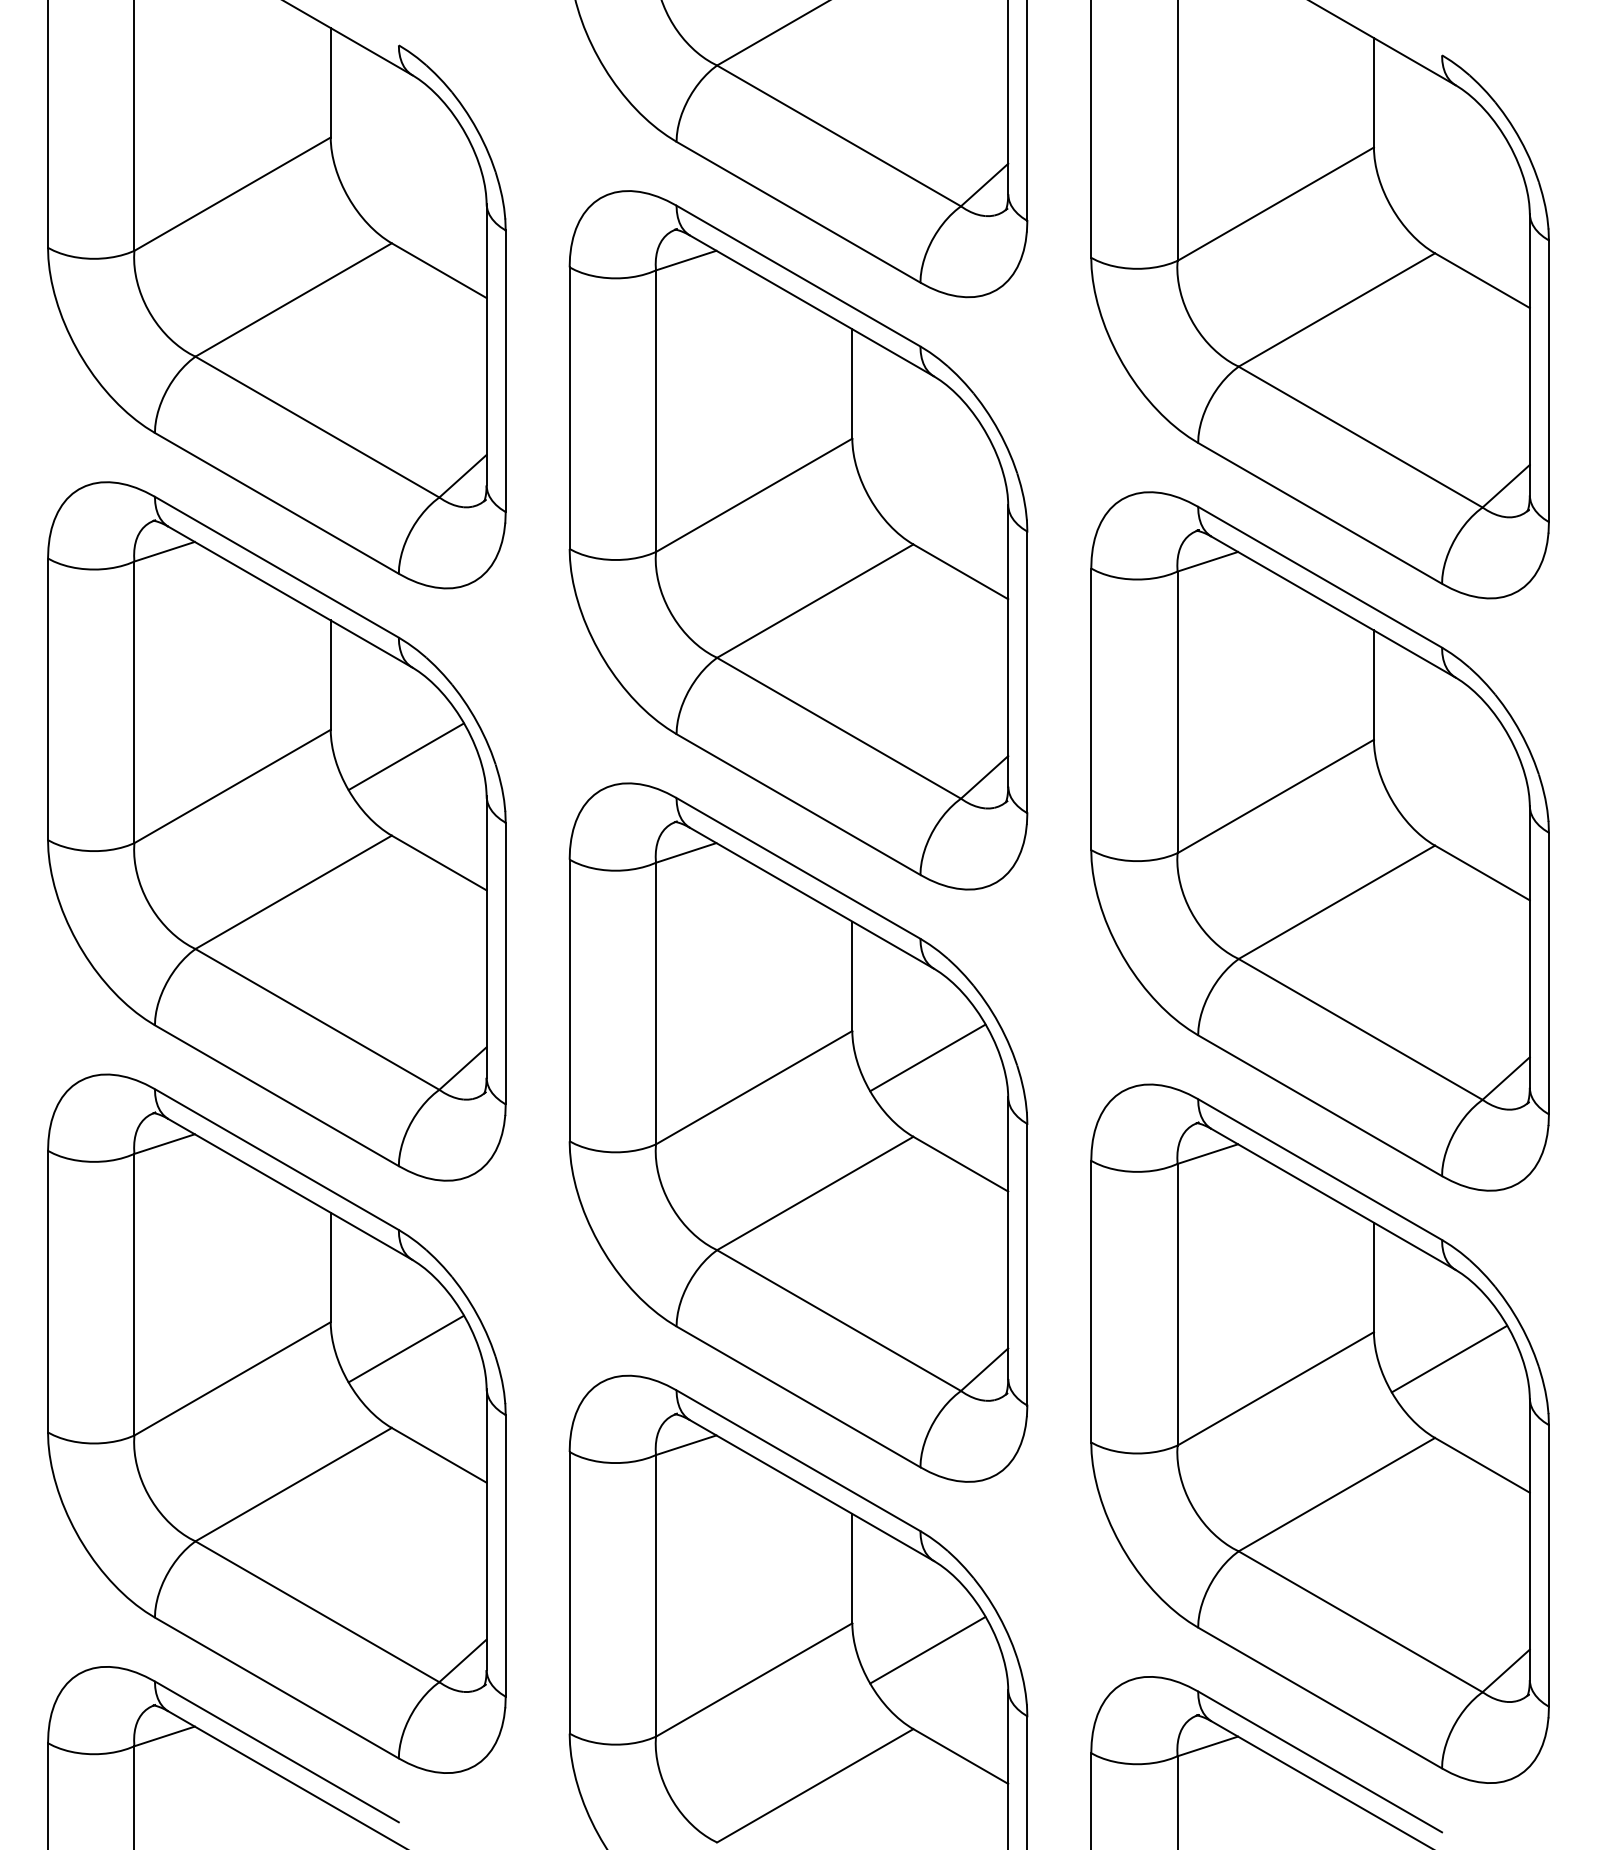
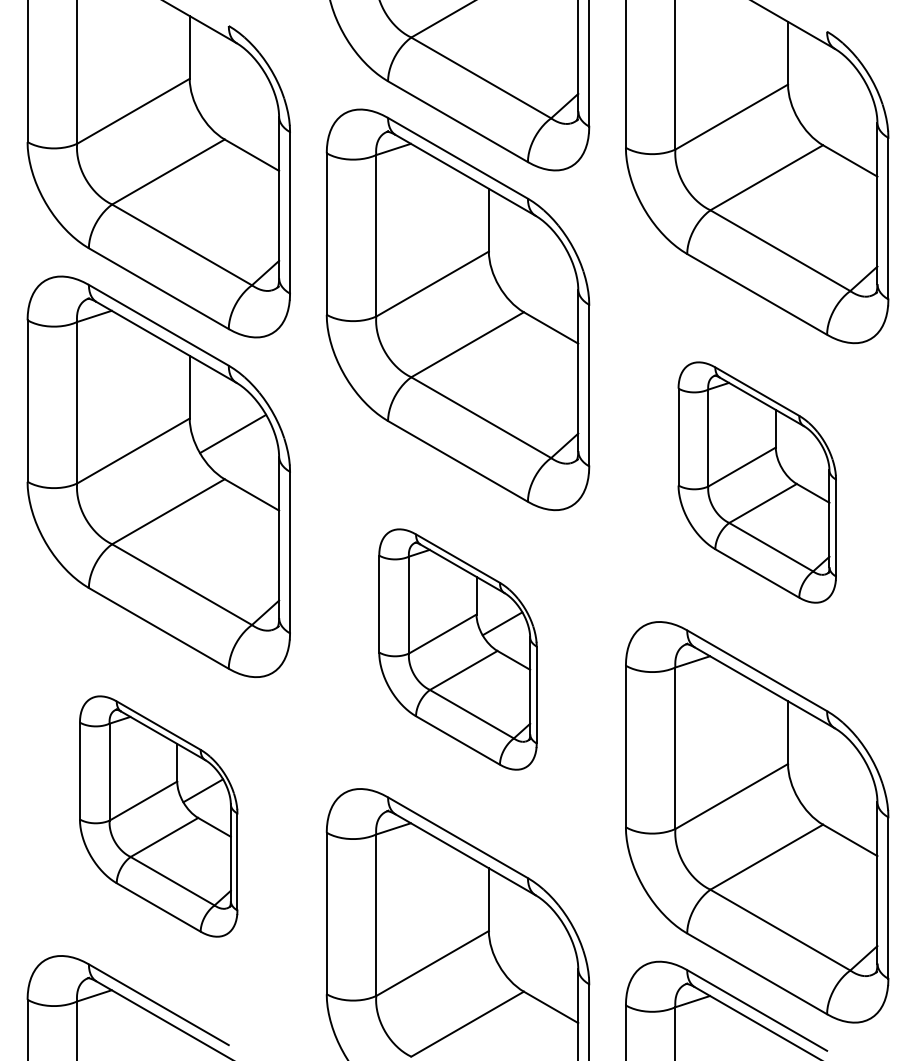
part: (1320, 841) -> (757, 482), size x0.6
part: (797, 1132) -> (457, 649), size x0.6
line: (1449, 1359) -> (831, 779), removed
part: (276, 1423) -> (158, 816), size x0.6
line: (928, 1650) -> (532, 946), removed

